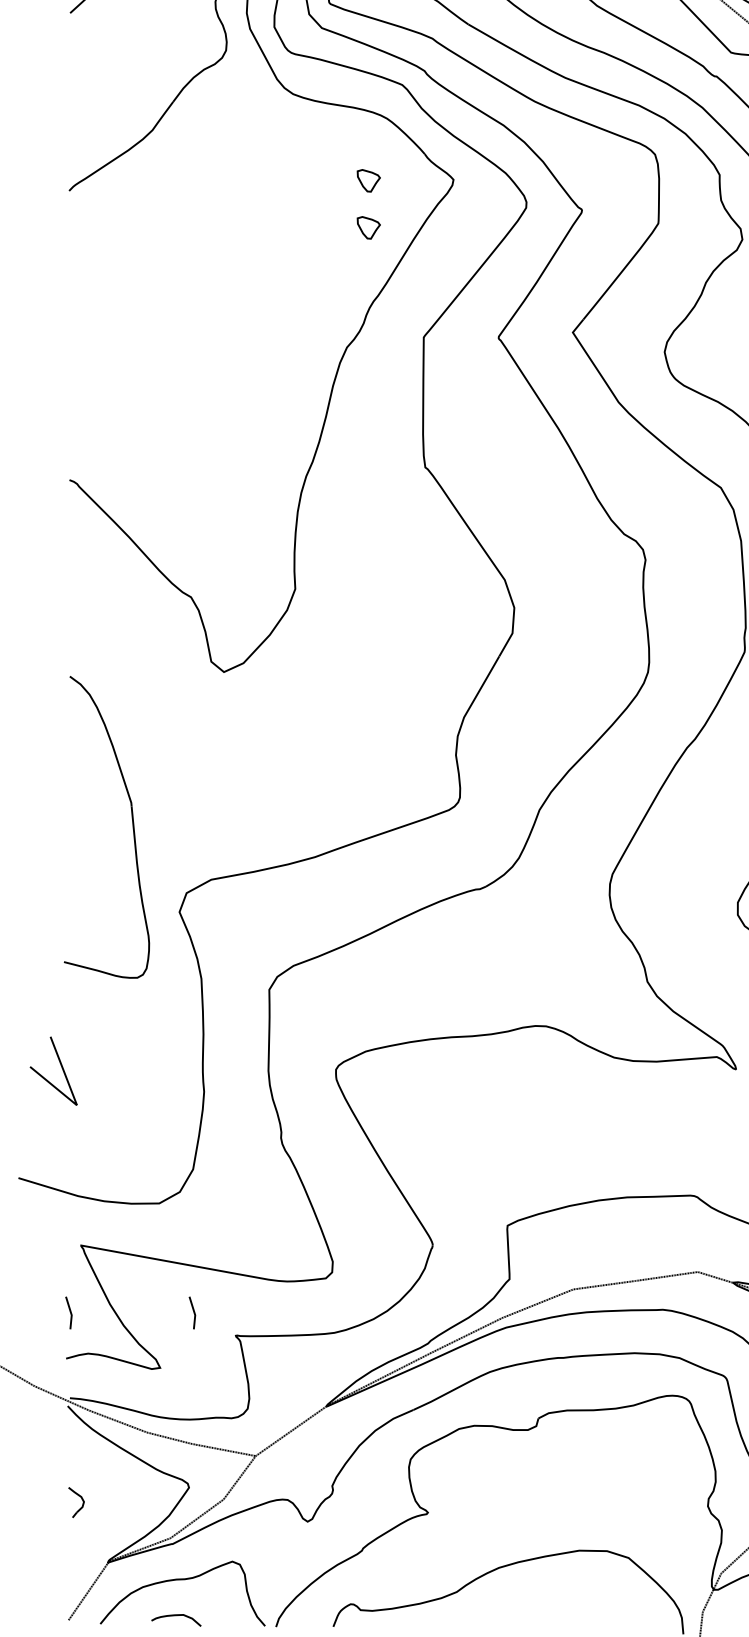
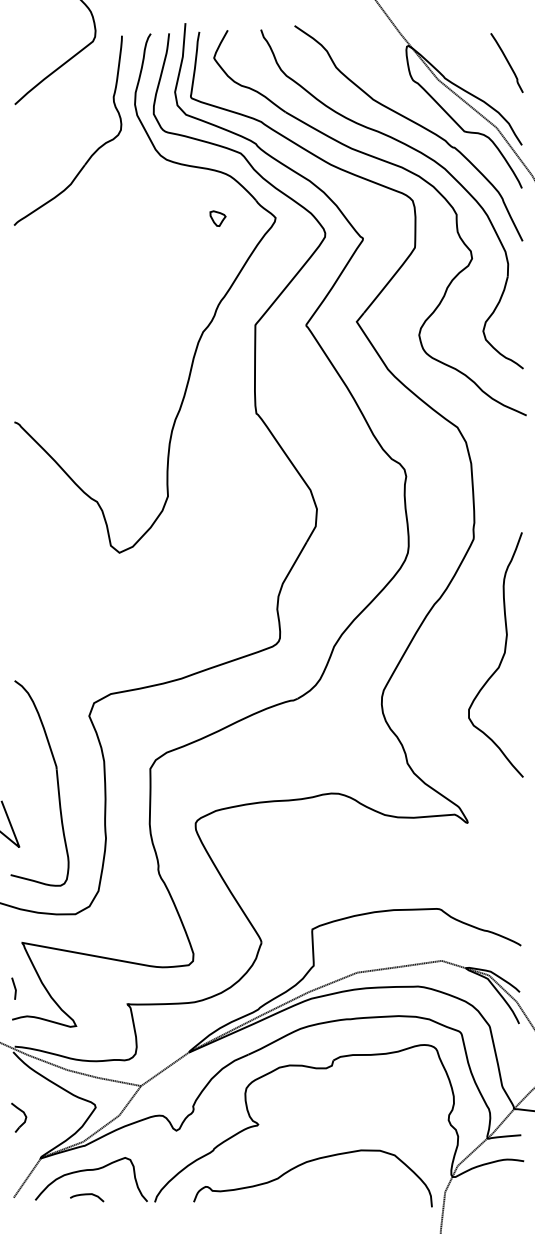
part: (368, 227) -> (217, 250), removed
part: (131, 823) -> (56, 780), moved
line: (193, 1312) -> (98, 988), removed
part: (76, 1502) -> (19, 1117), size x1.43

